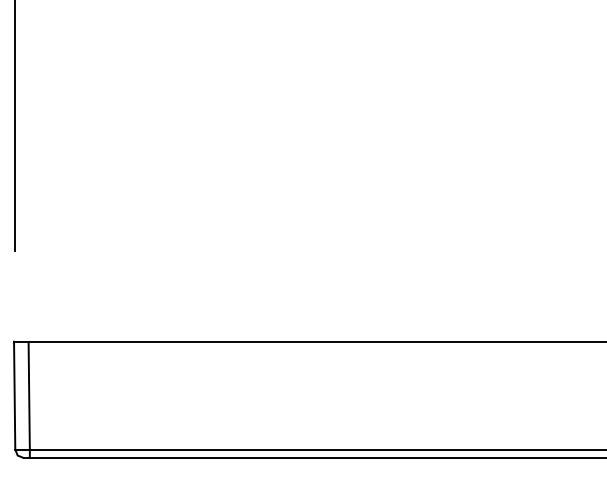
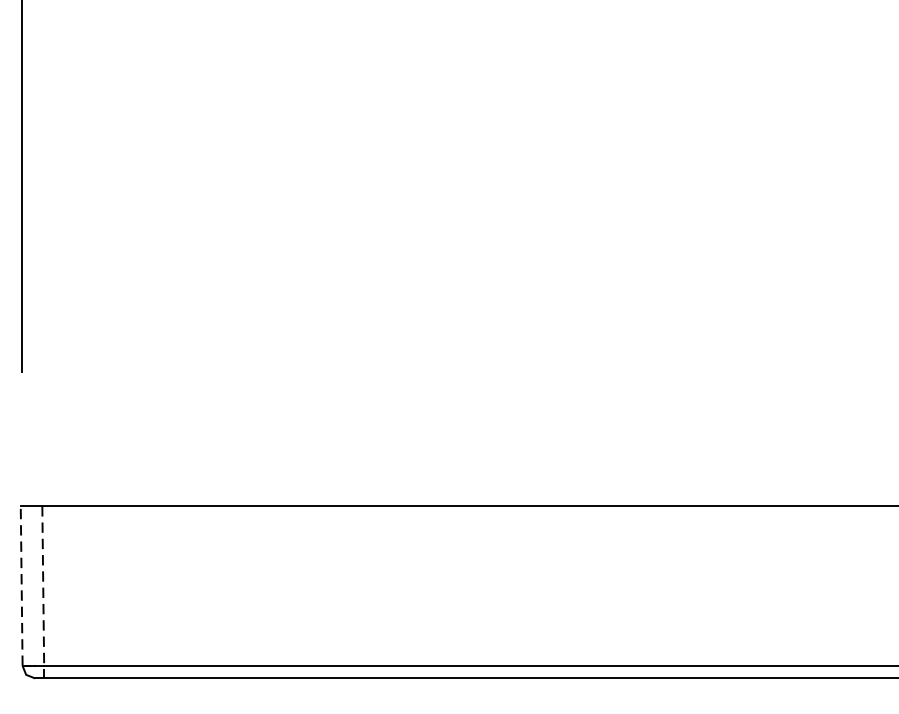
line: (14, 395) -> (21, 585), solid -> dashed
line: (29, 400) -> (43, 593), solid -> dashed

